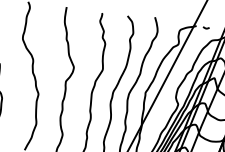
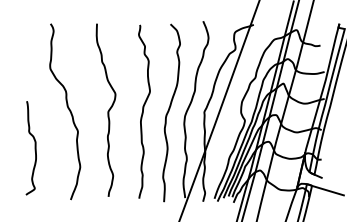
curve: (206, 27) -> (265, 25), removed

